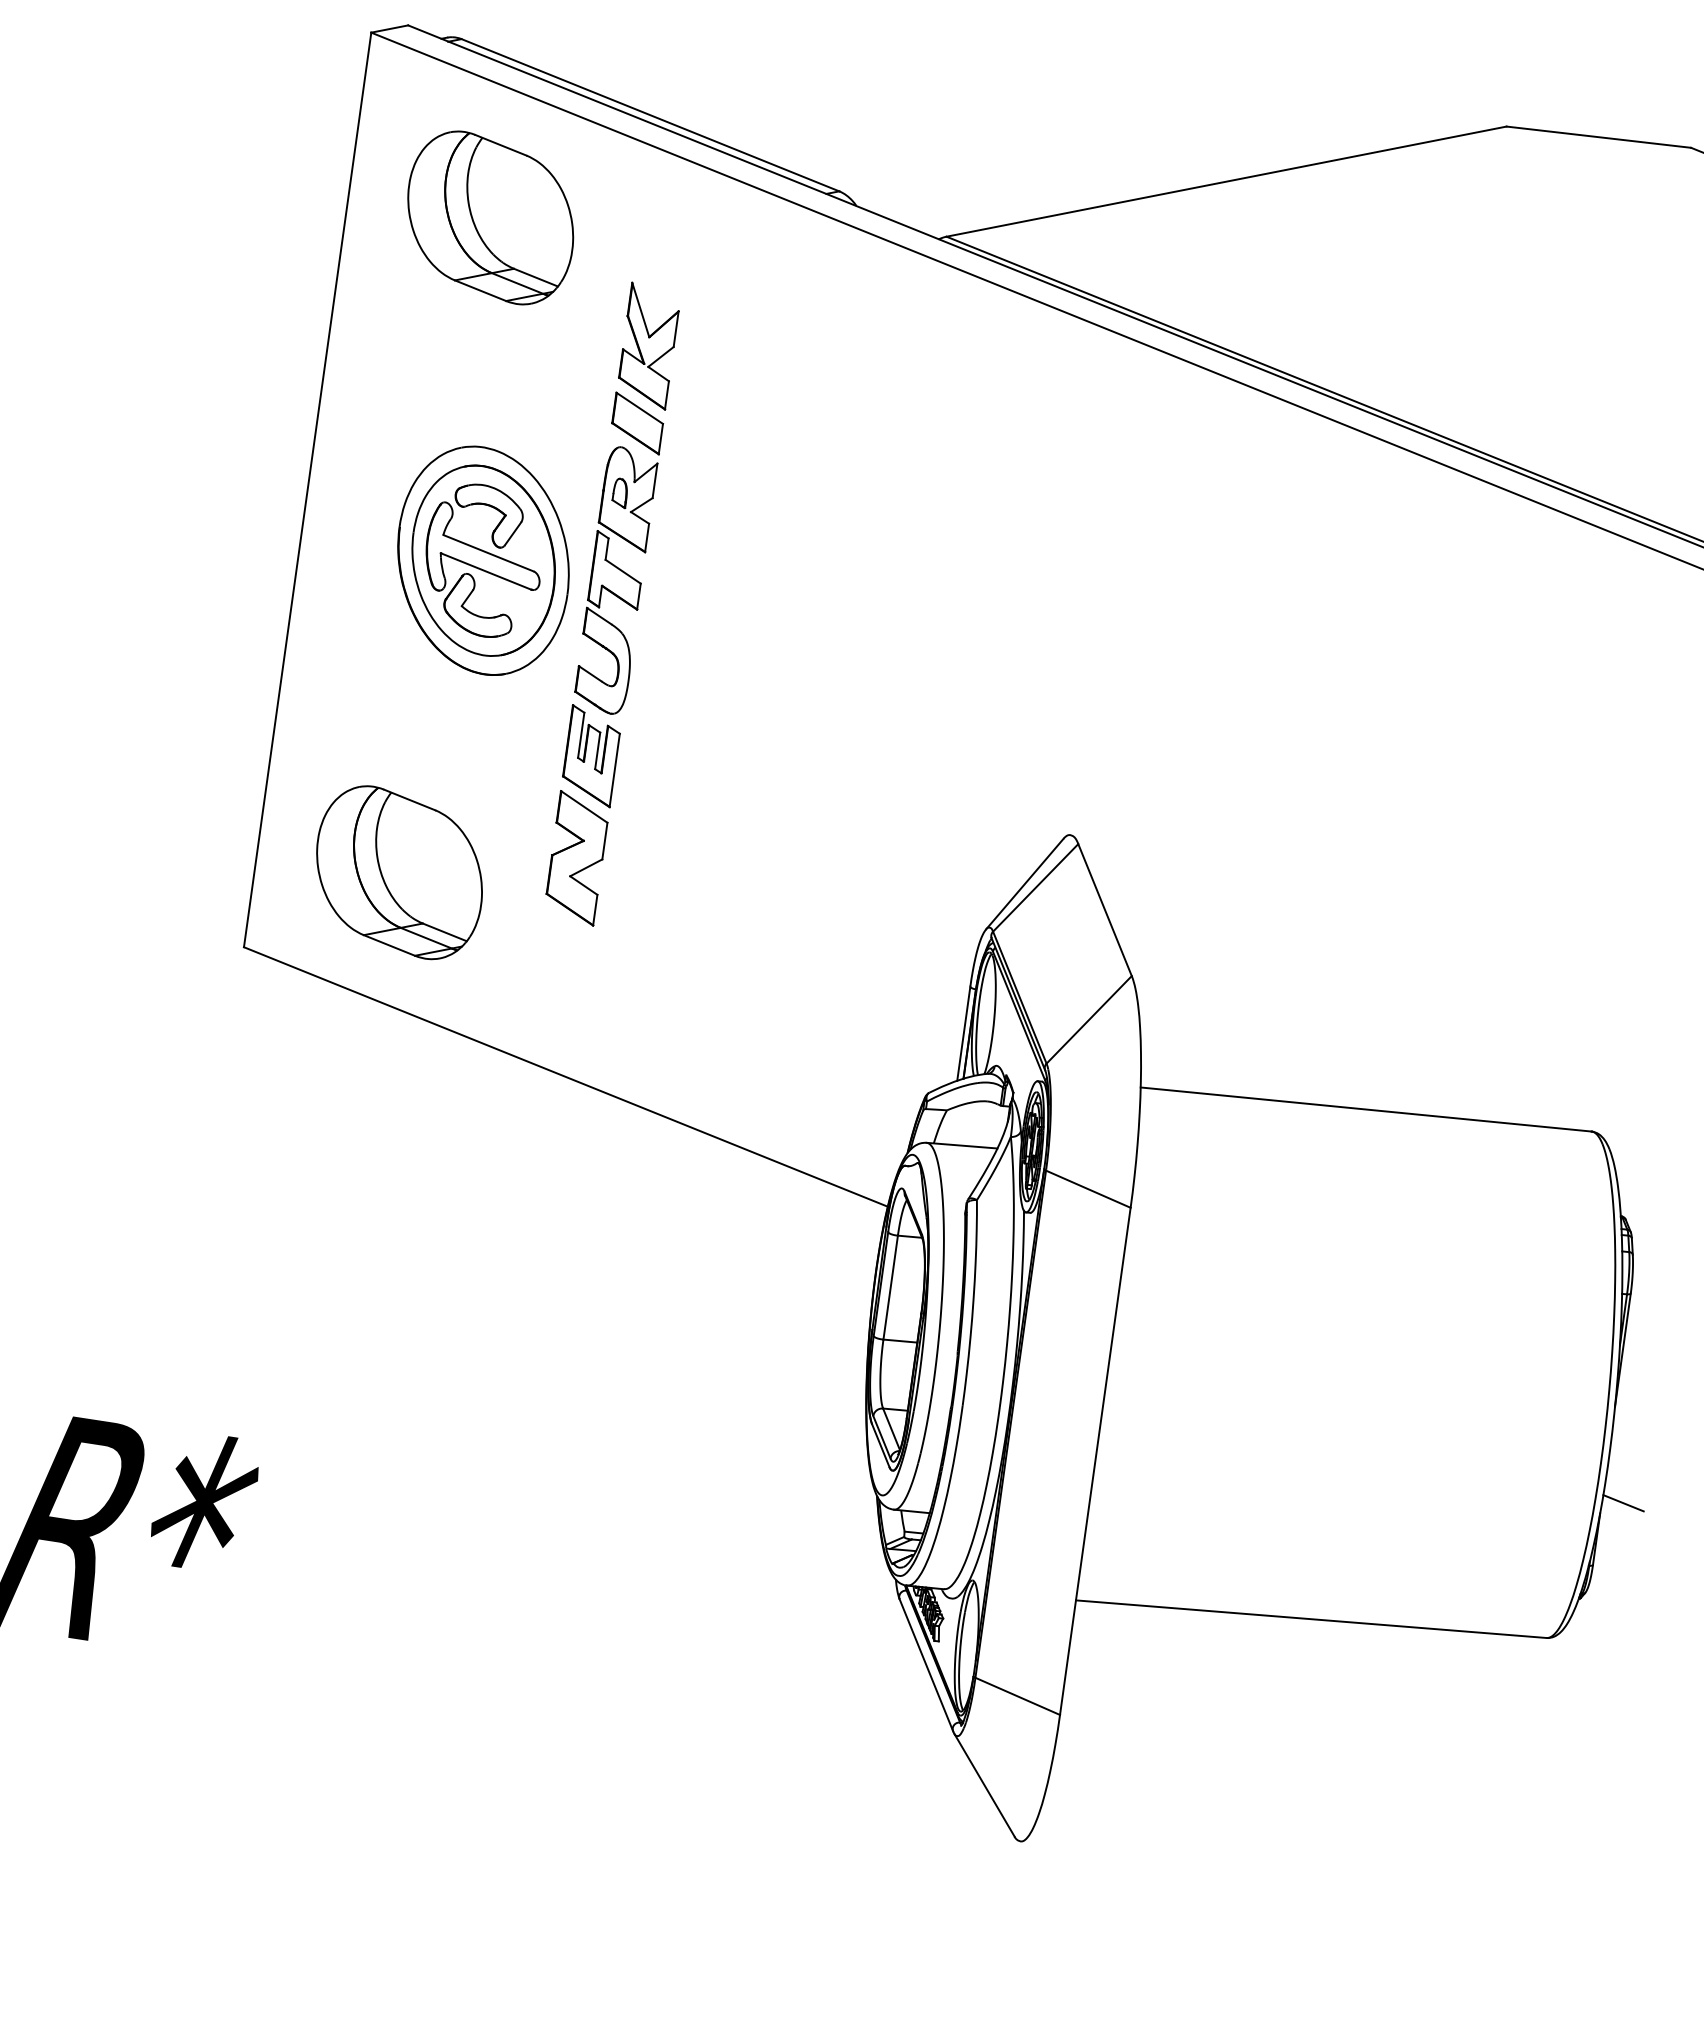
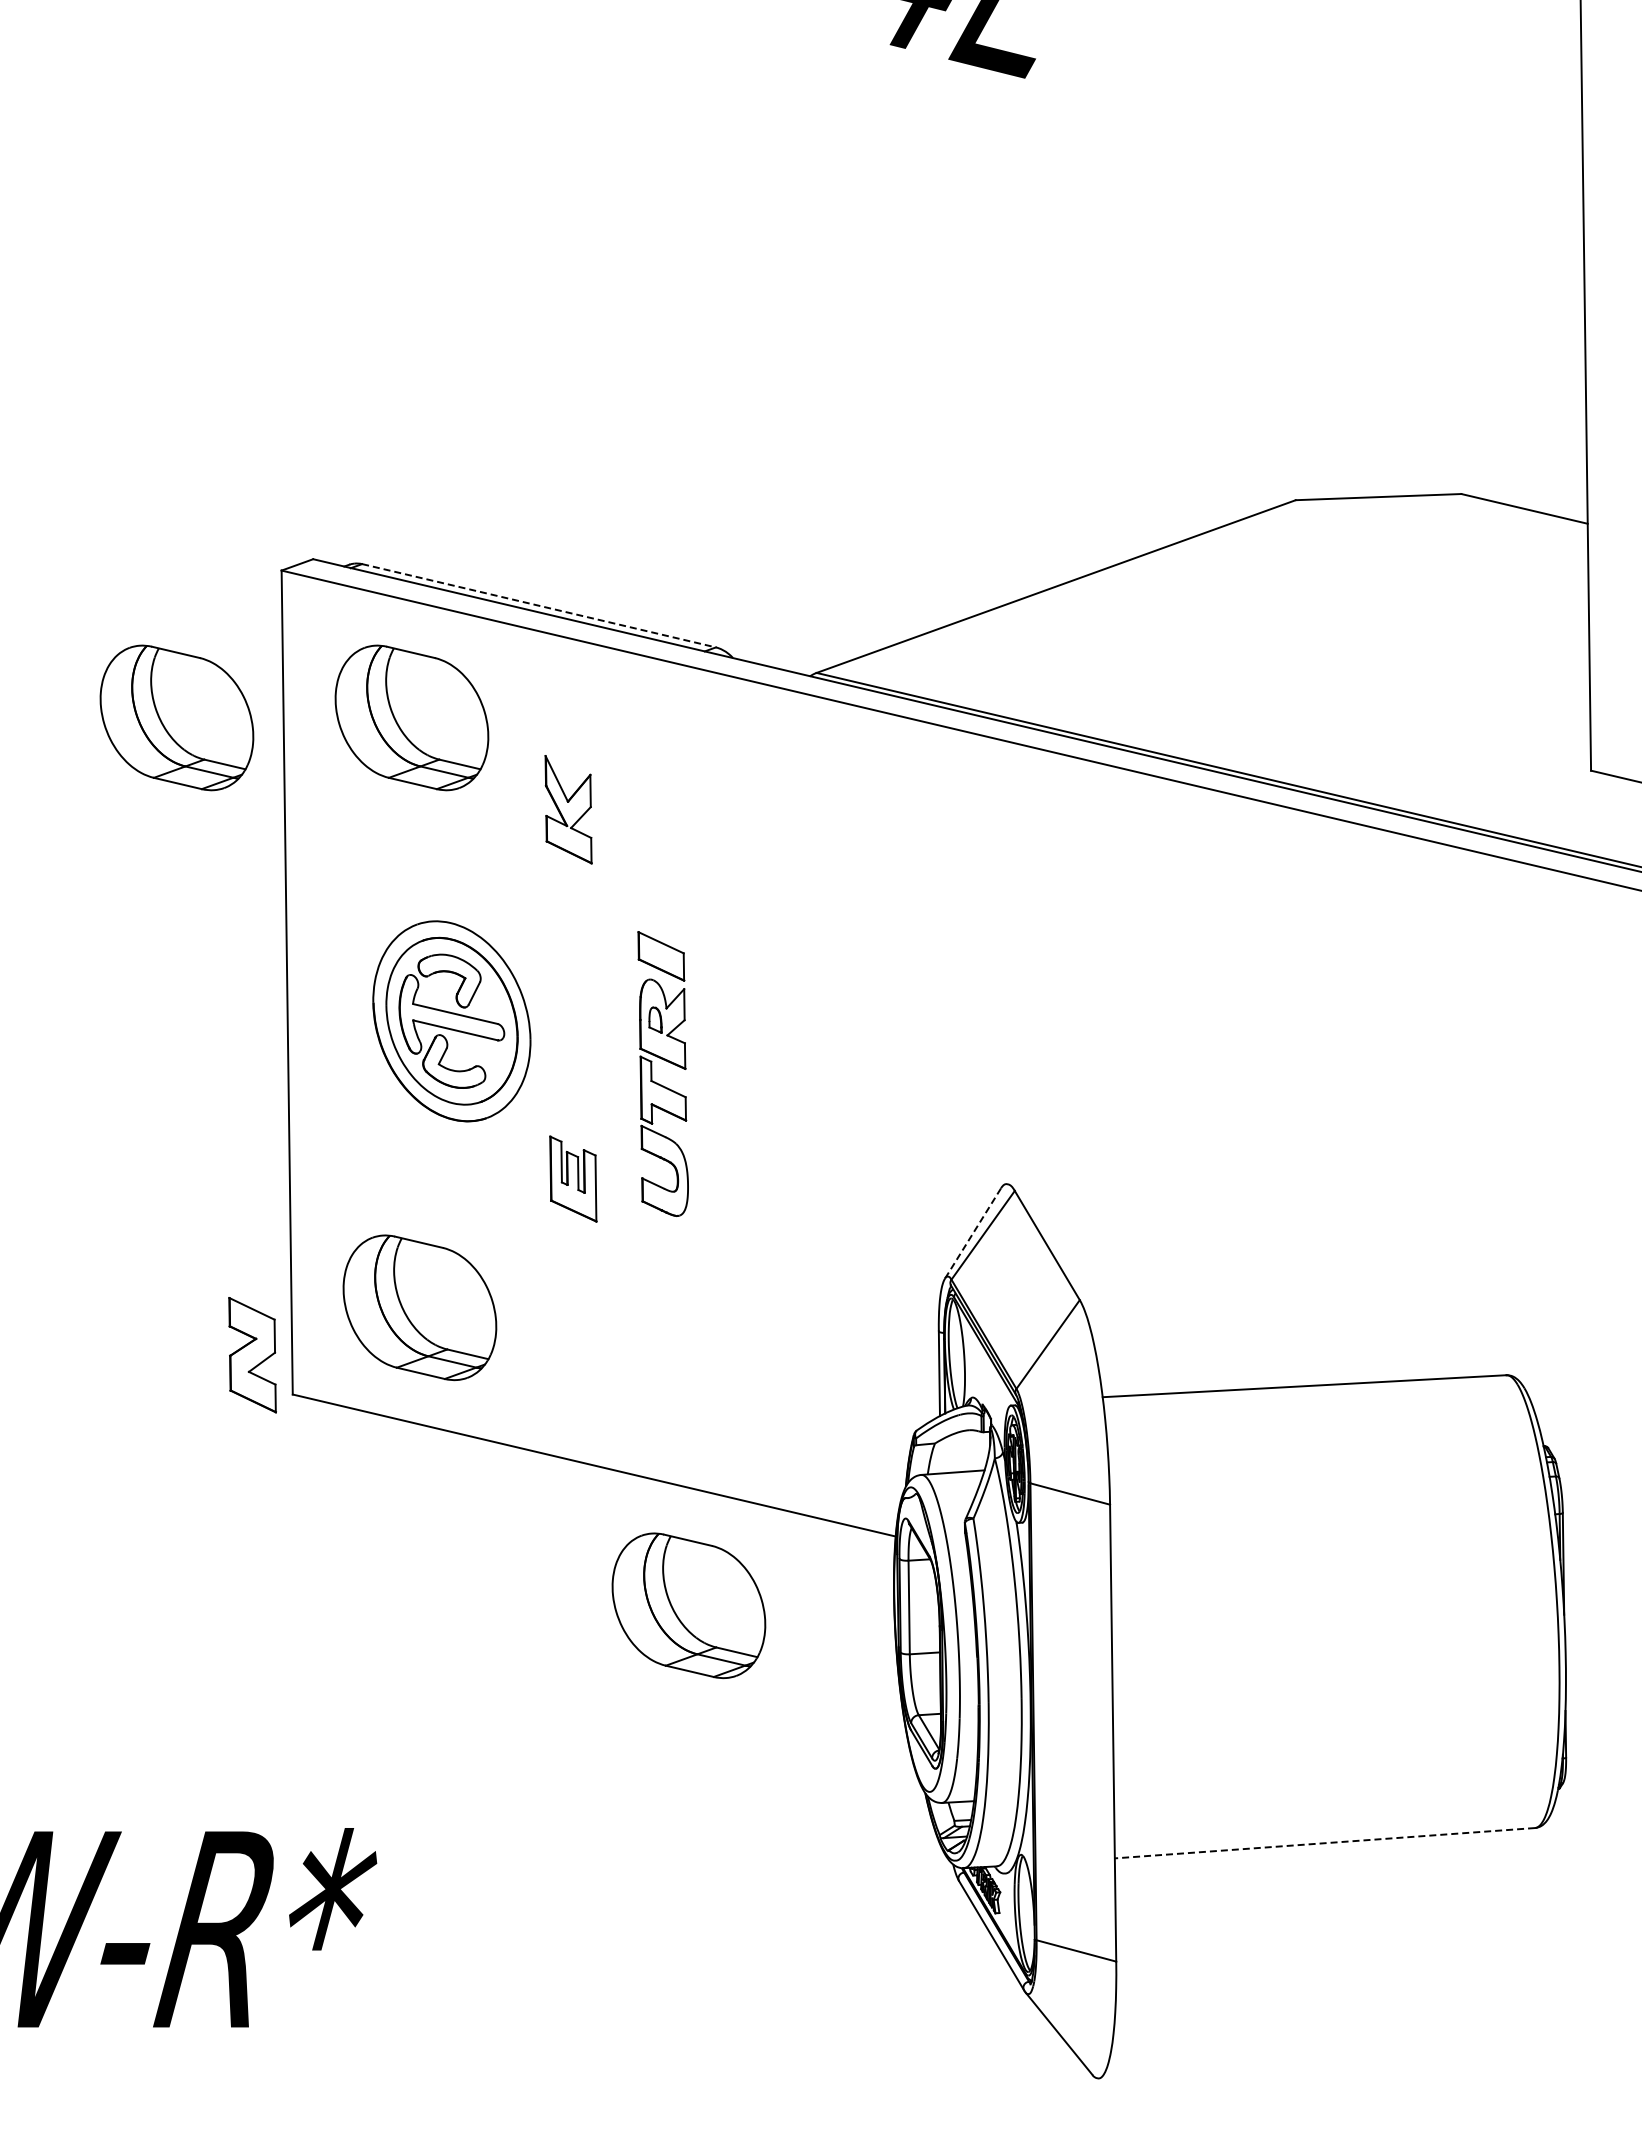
line: (651, 115) -> (539, 605), solid -> dashed
part: (229, 177) -> (176, 717), added
part: (608, 551) -> (652, 1073), moved
part: (576, 858) -> (252, 1355), moved
line: (1025, 884) -> (973, 1233), solid -> dashed
part: (646, 1247) -> (688, 1605), added
line: (1623, 1502) -> (1584, 1698), removed
line: (1310, 1619) -> (1324, 1843), solid -> dashed

